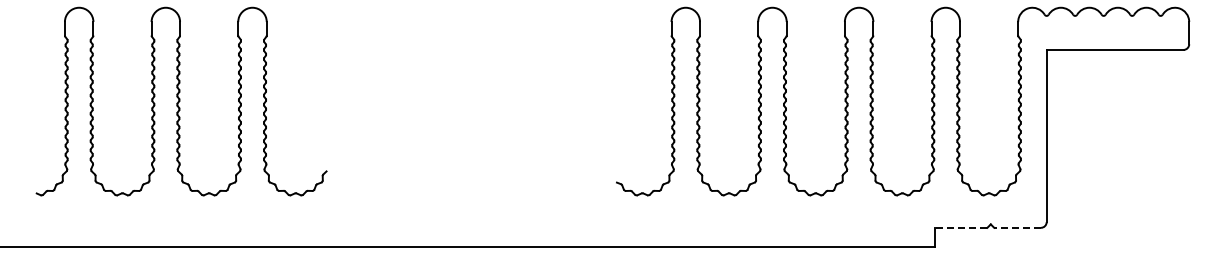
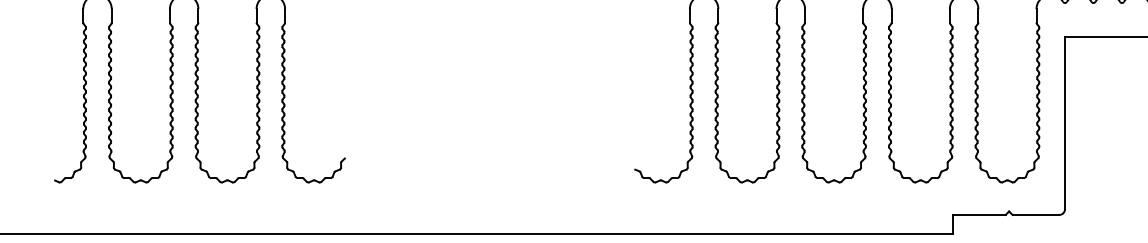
line: (960, 227) -> (978, 214), dashed -> solid
line: (1017, 227) -> (1035, 214), dashed -> solid

